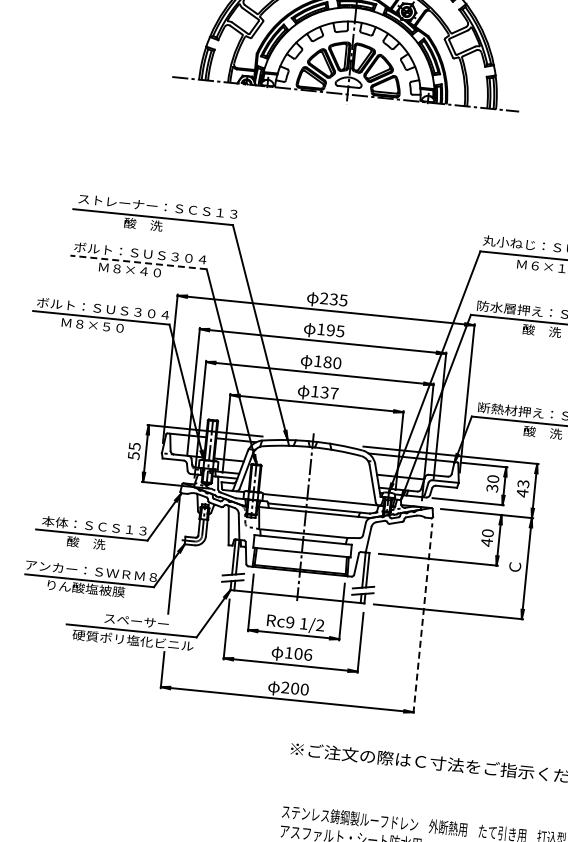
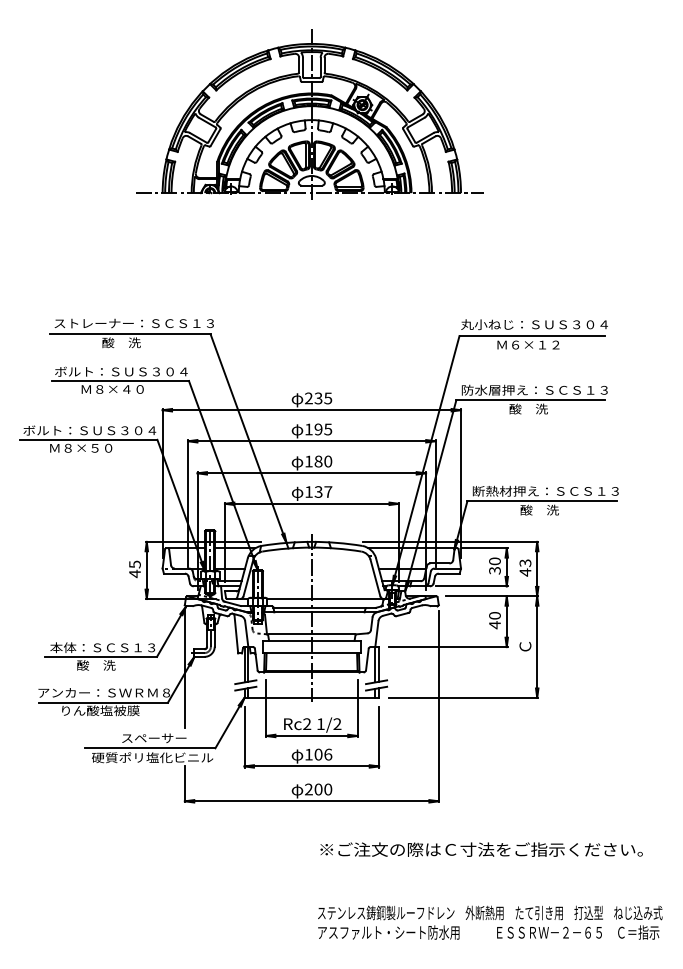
line: (138, 262) -> (120, 381), dashed -> solid
text: (133, 455) -> (134, 573), 55 -> 45
line: (422, 617) -> (438, 706), dashed -> solid
text: (290, 622) -> (307, 724), Rc9 -> Rc2

